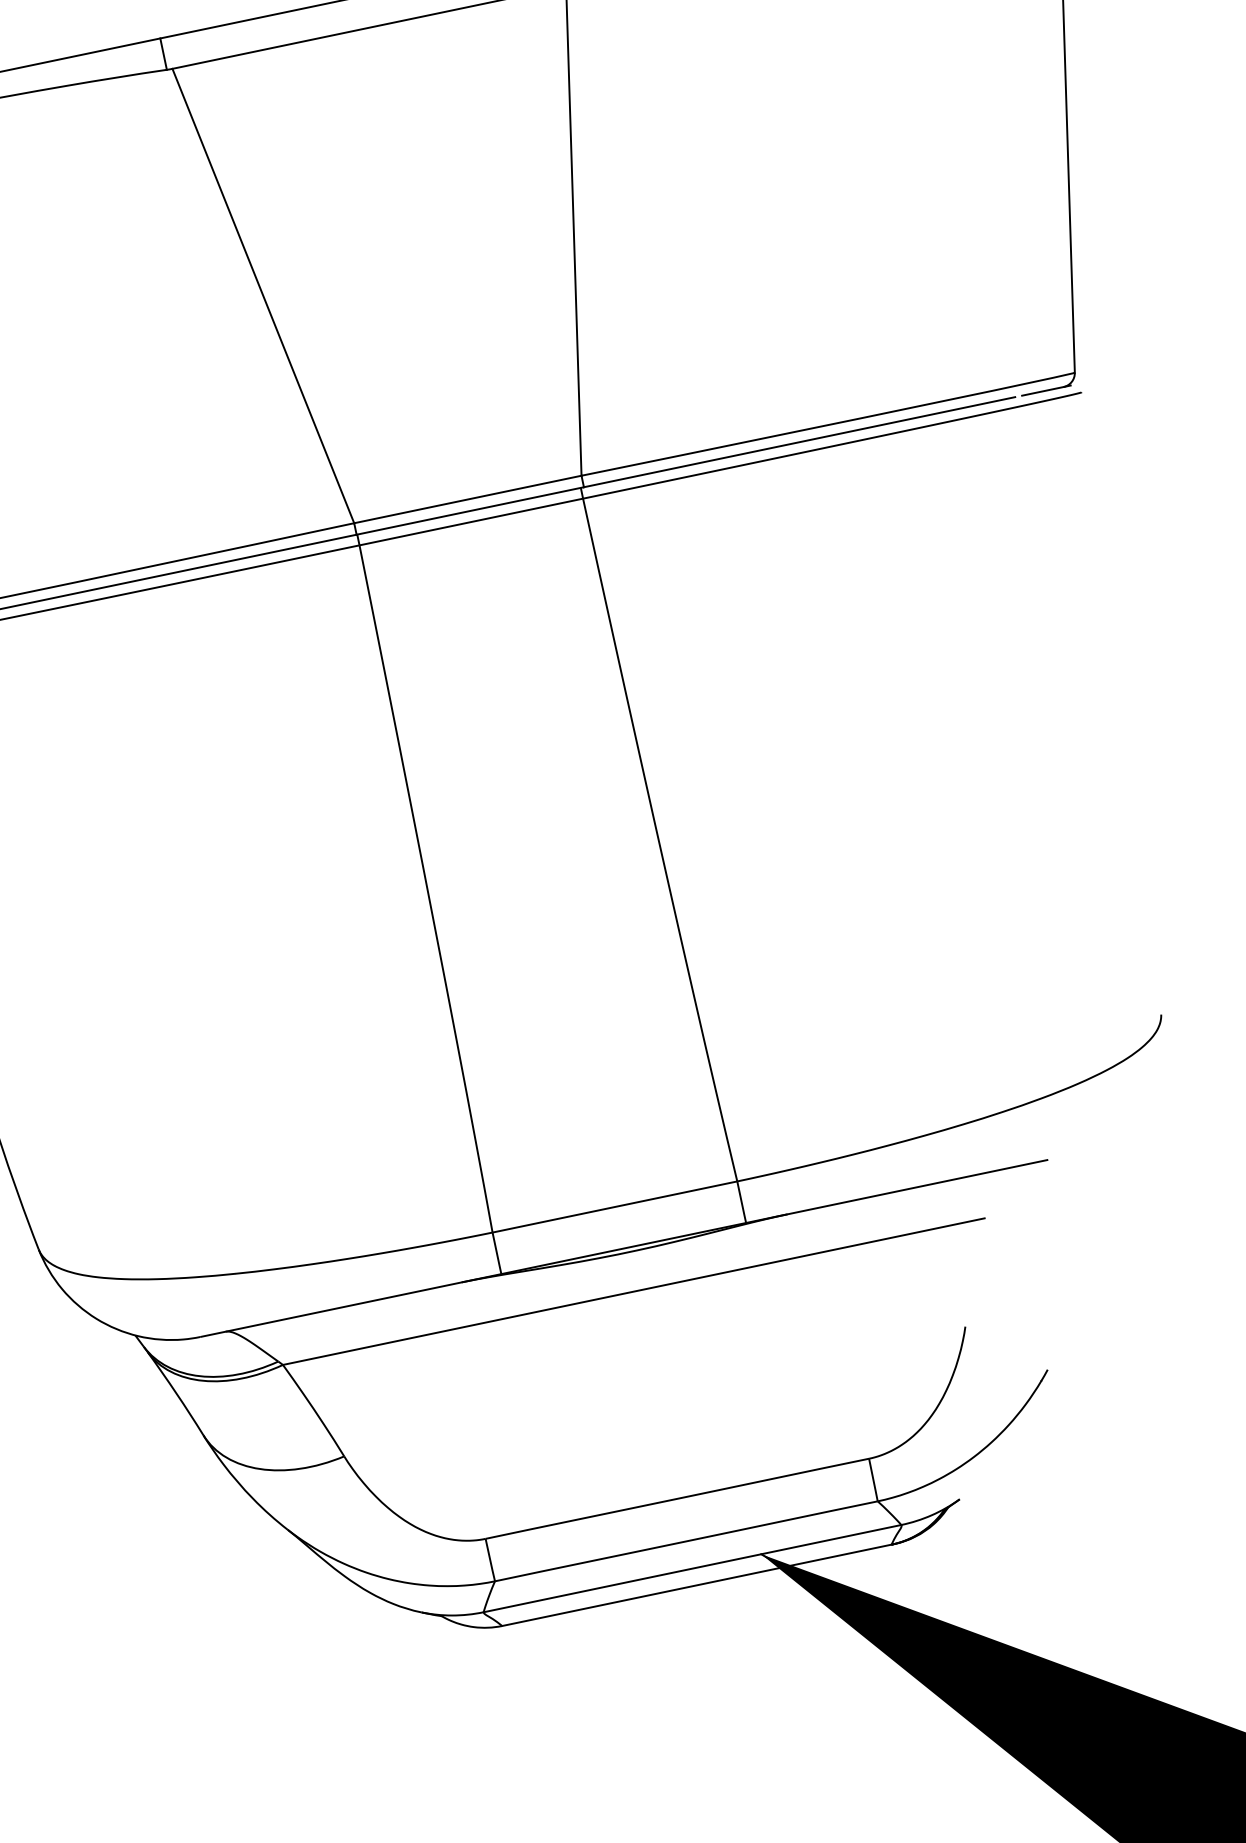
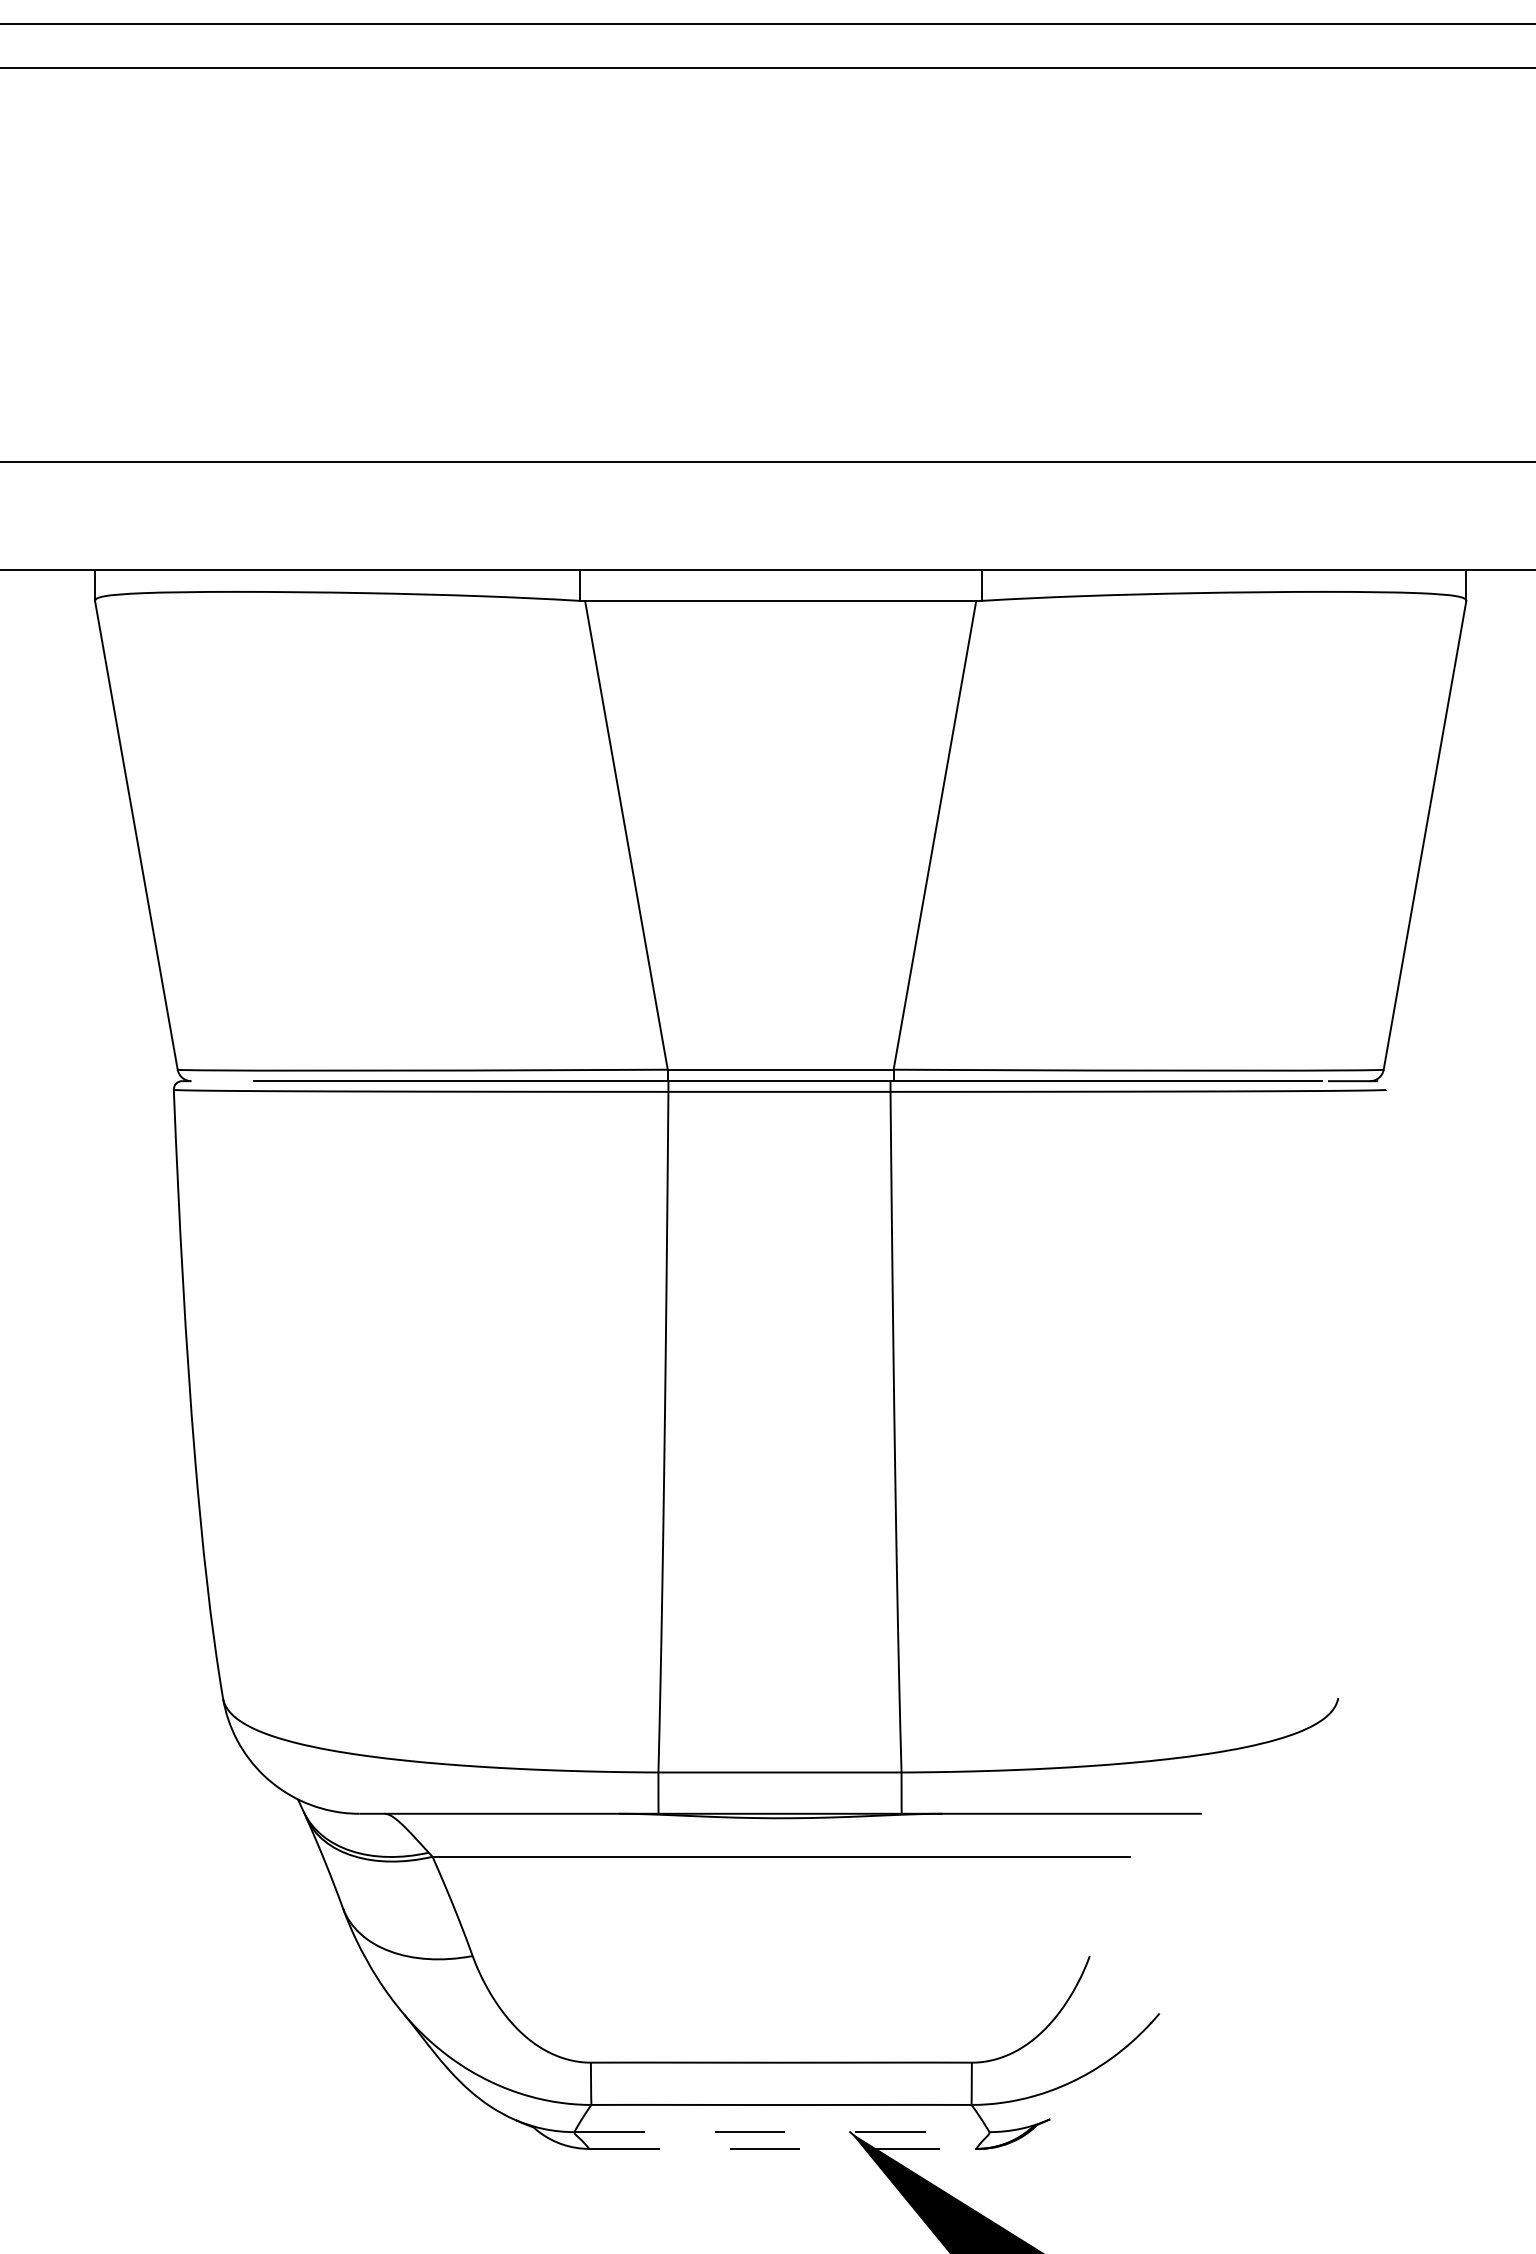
line: (693, 1568) -> (782, 2132), solid -> dashed
line: (696, 1584) -> (782, 2148), solid -> dashed

